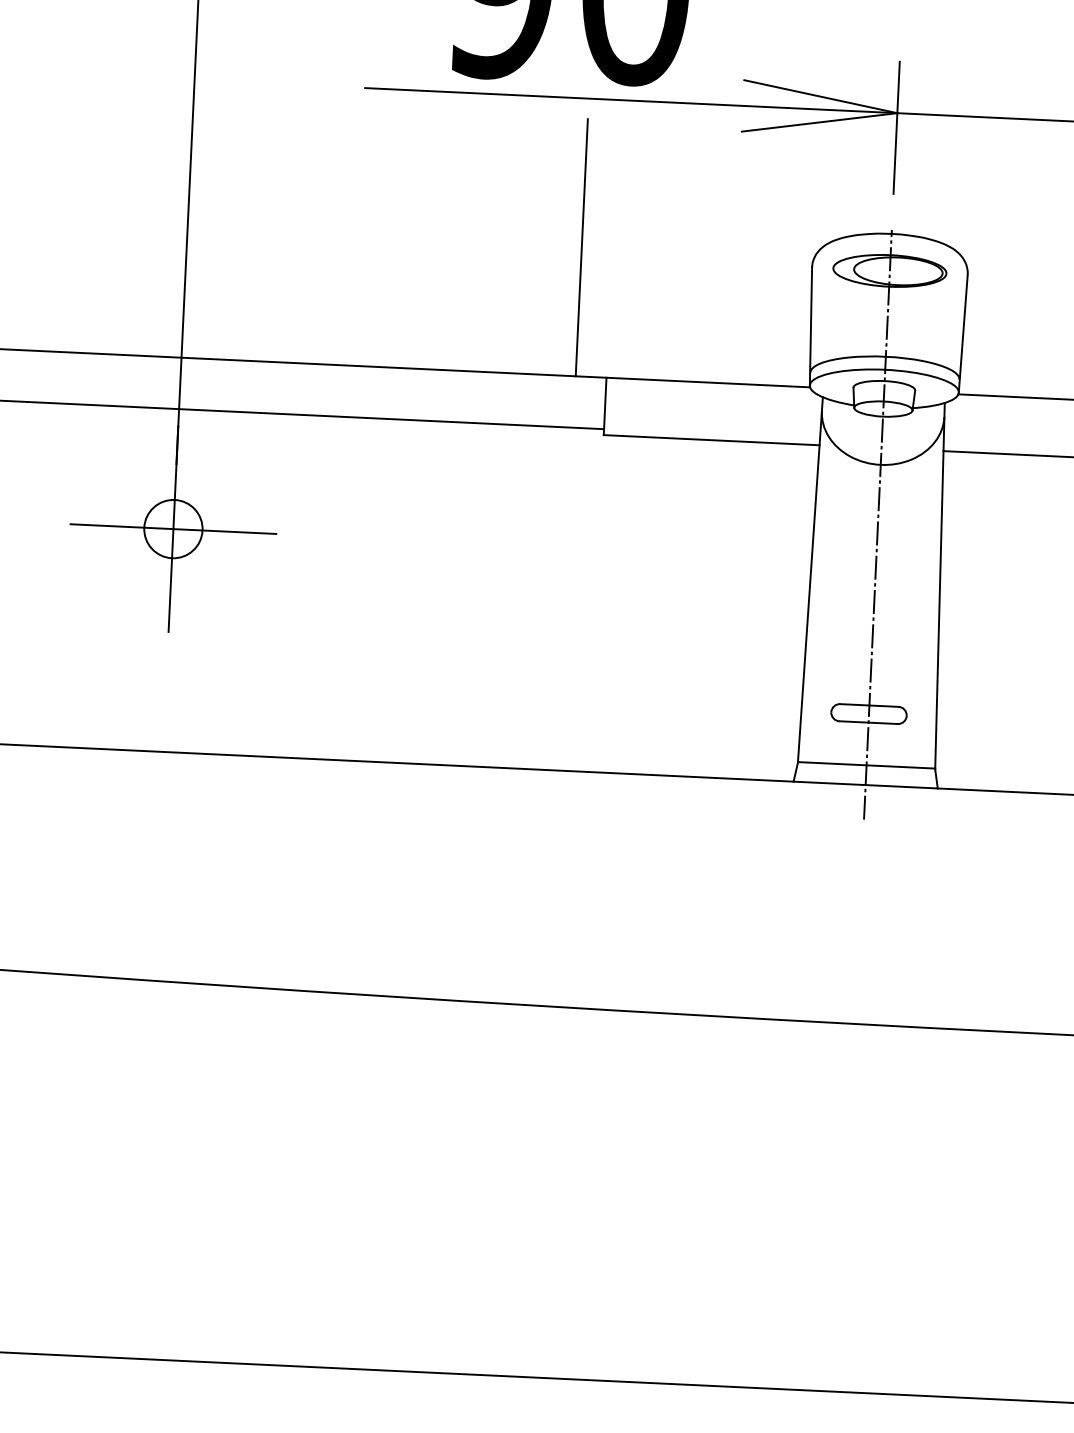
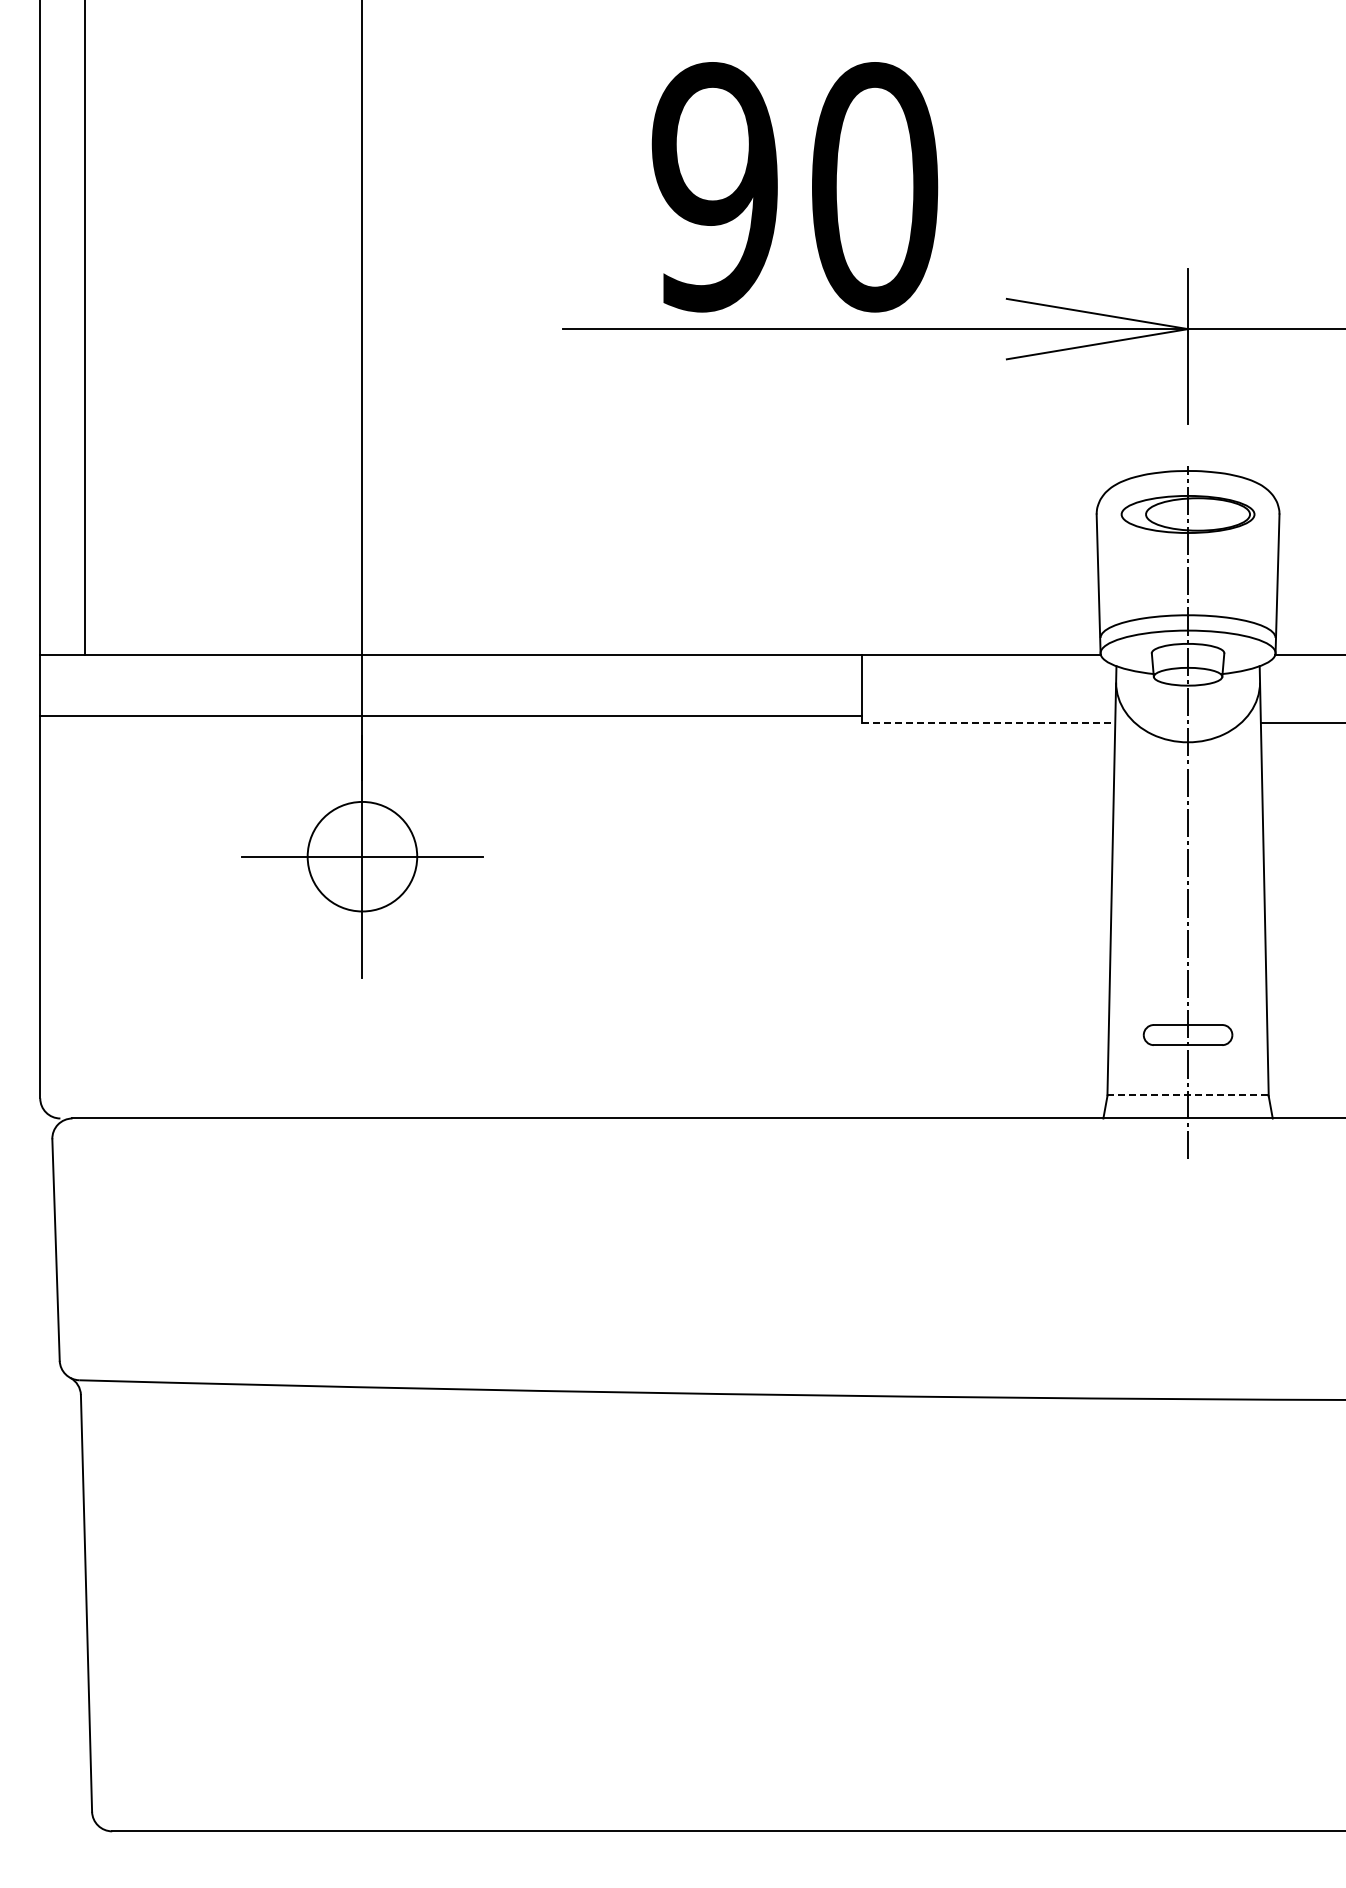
line: (581, 247) -> (825, 504), removed
line: (711, 440) -> (988, 722), solid -> dashed
circle: (173, 528) -> (362, 856), size x1.6
line: (866, 765) -> (1188, 1095), solid -> dashed

